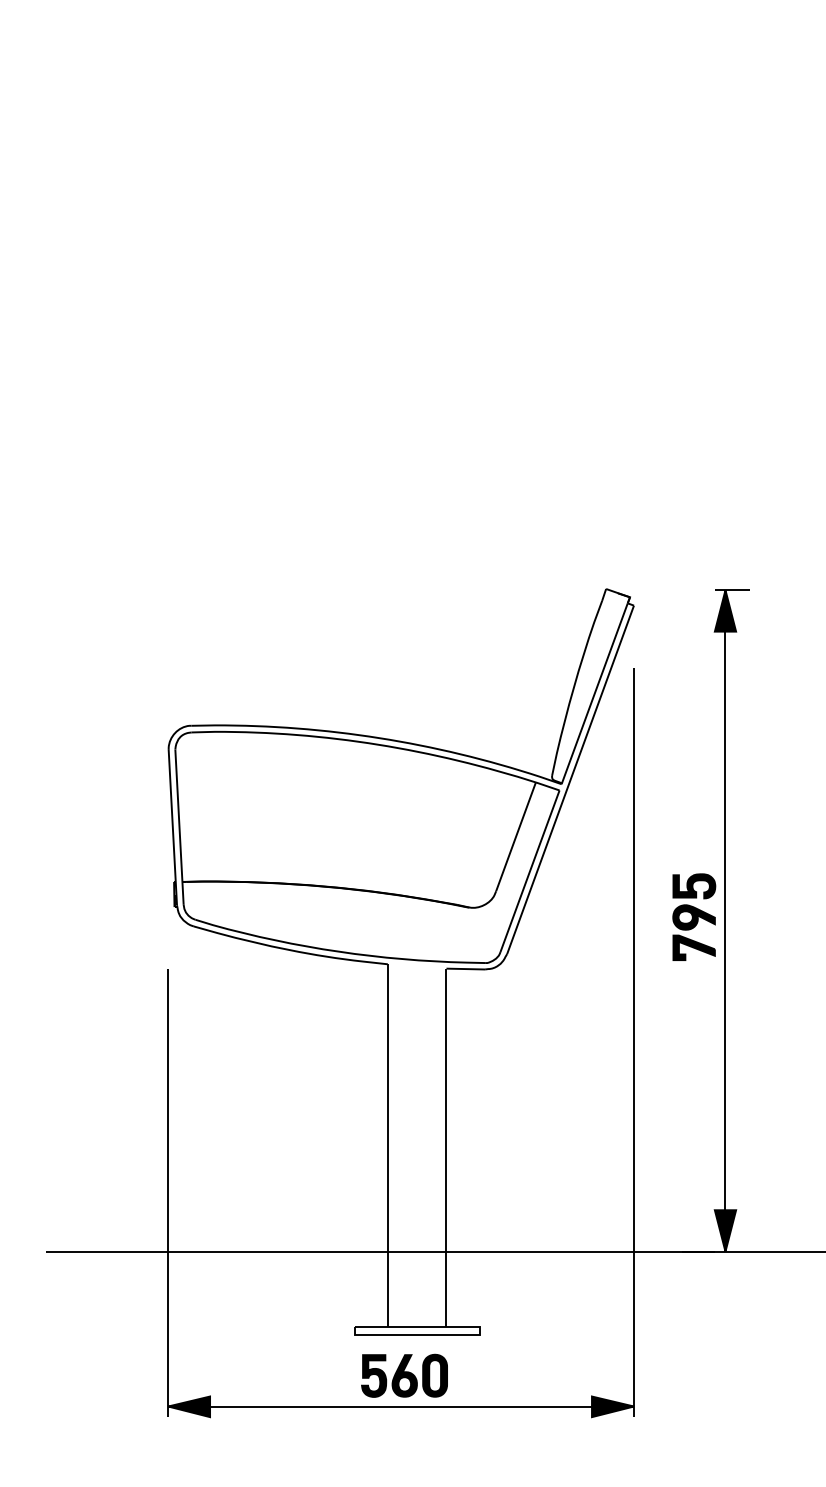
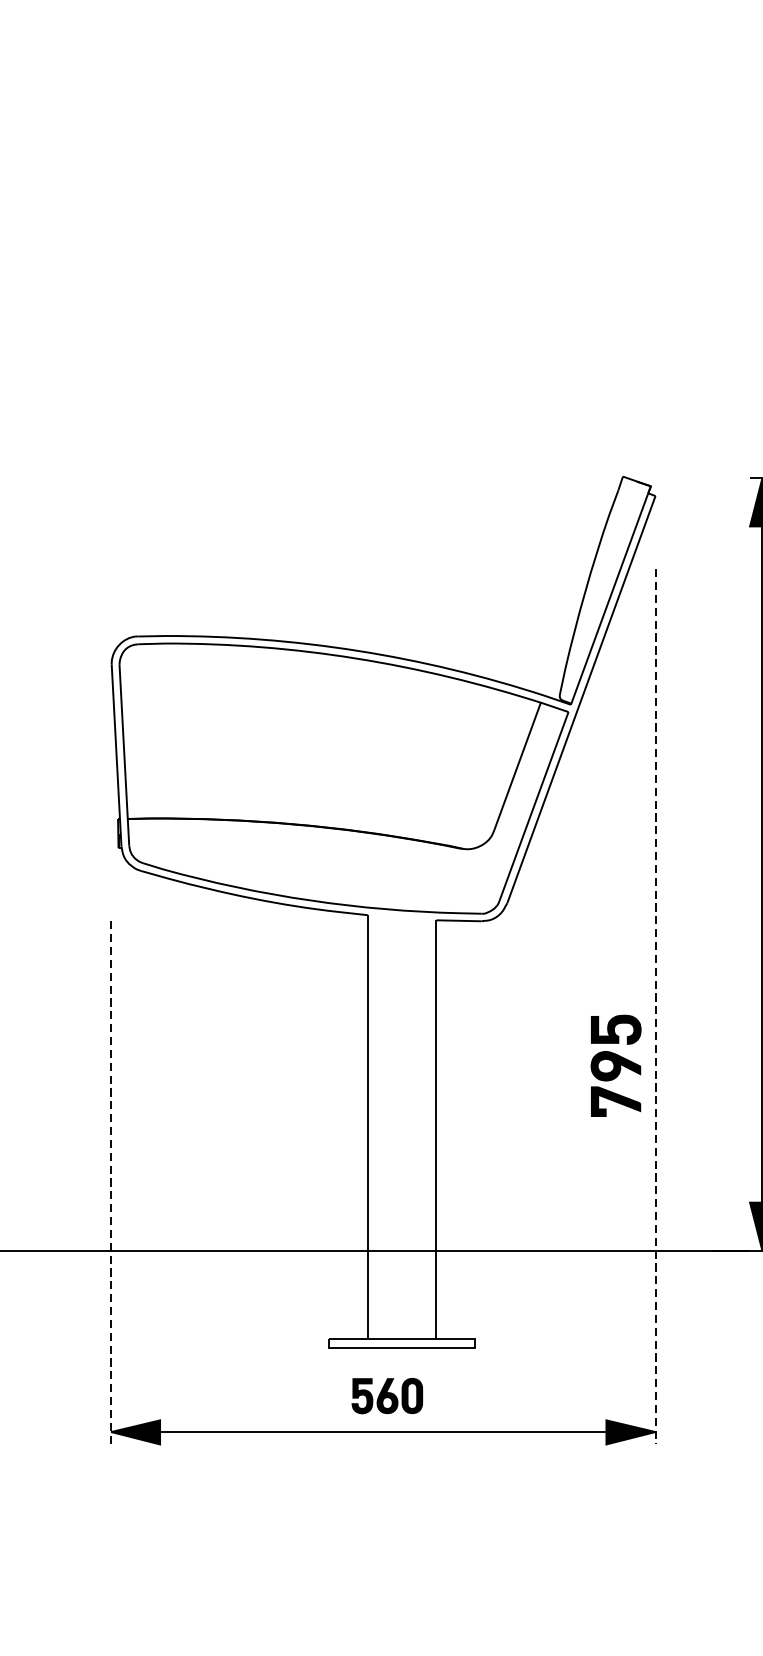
part: (694, 916) -> (616, 1065), moved
line: (634, 1043) -> (656, 1007), solid -> dashed
line: (168, 1193) -> (111, 1183), solid -> dashed
part: (404, 1375) -> (387, 1395), size x0.7

